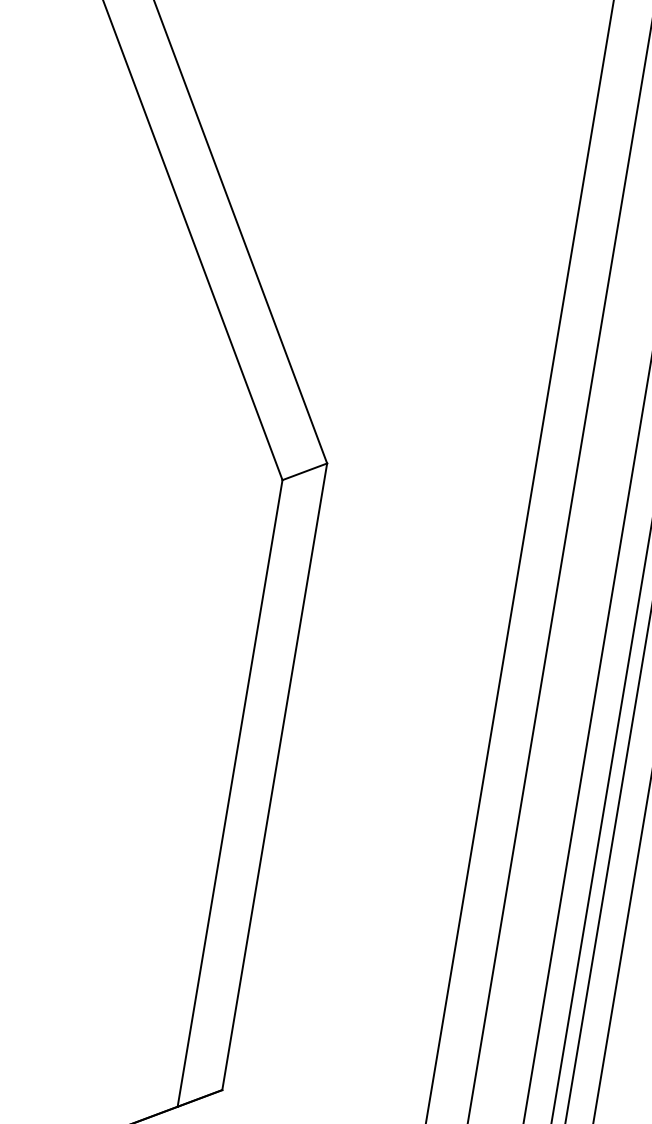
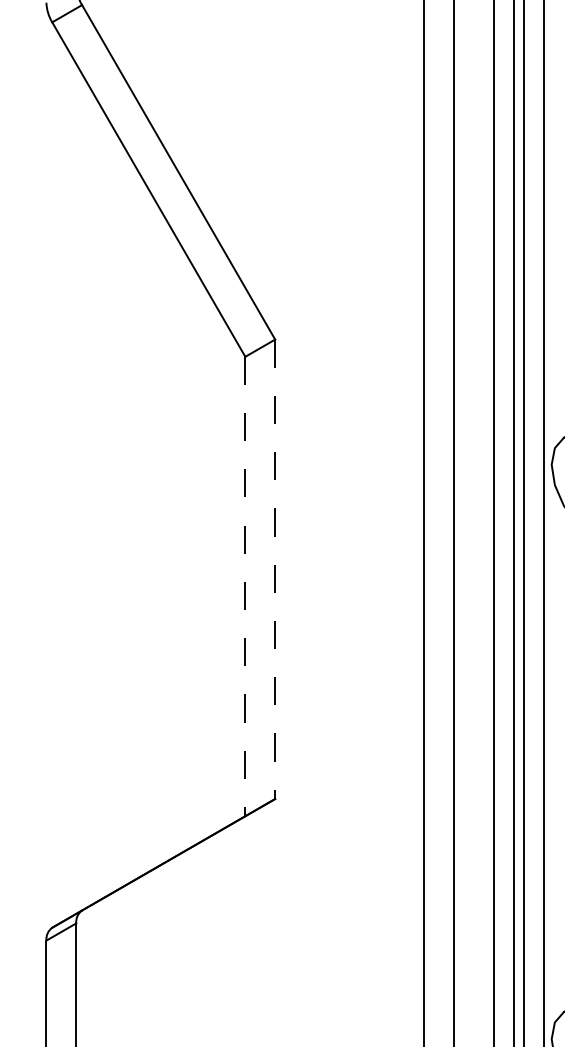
line: (275, 777) -> (275, 569), solid -> dashed
line: (230, 793) -> (245, 586), solid -> dashed

